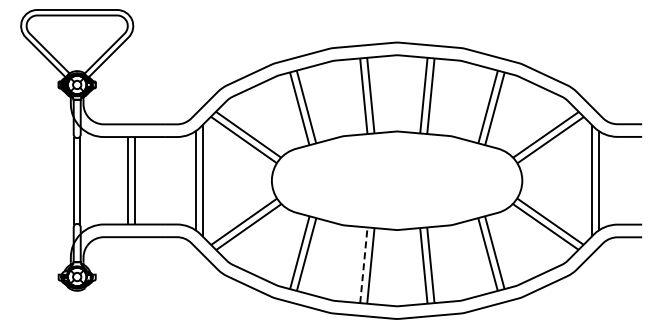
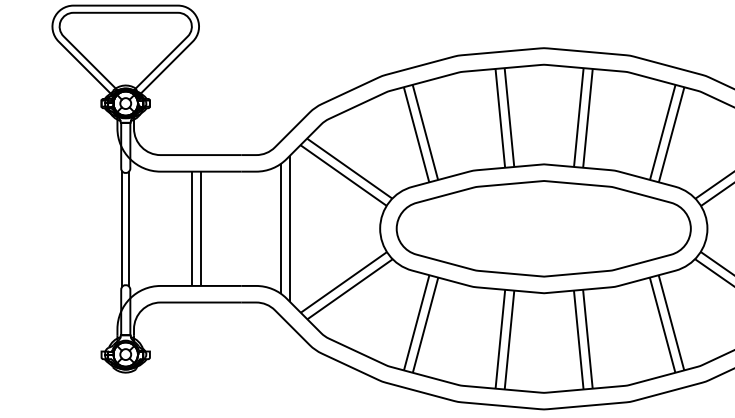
part: (396, 180) -> (543, 228), added
line: (363, 264) -> (499, 338), dashed -> solid

